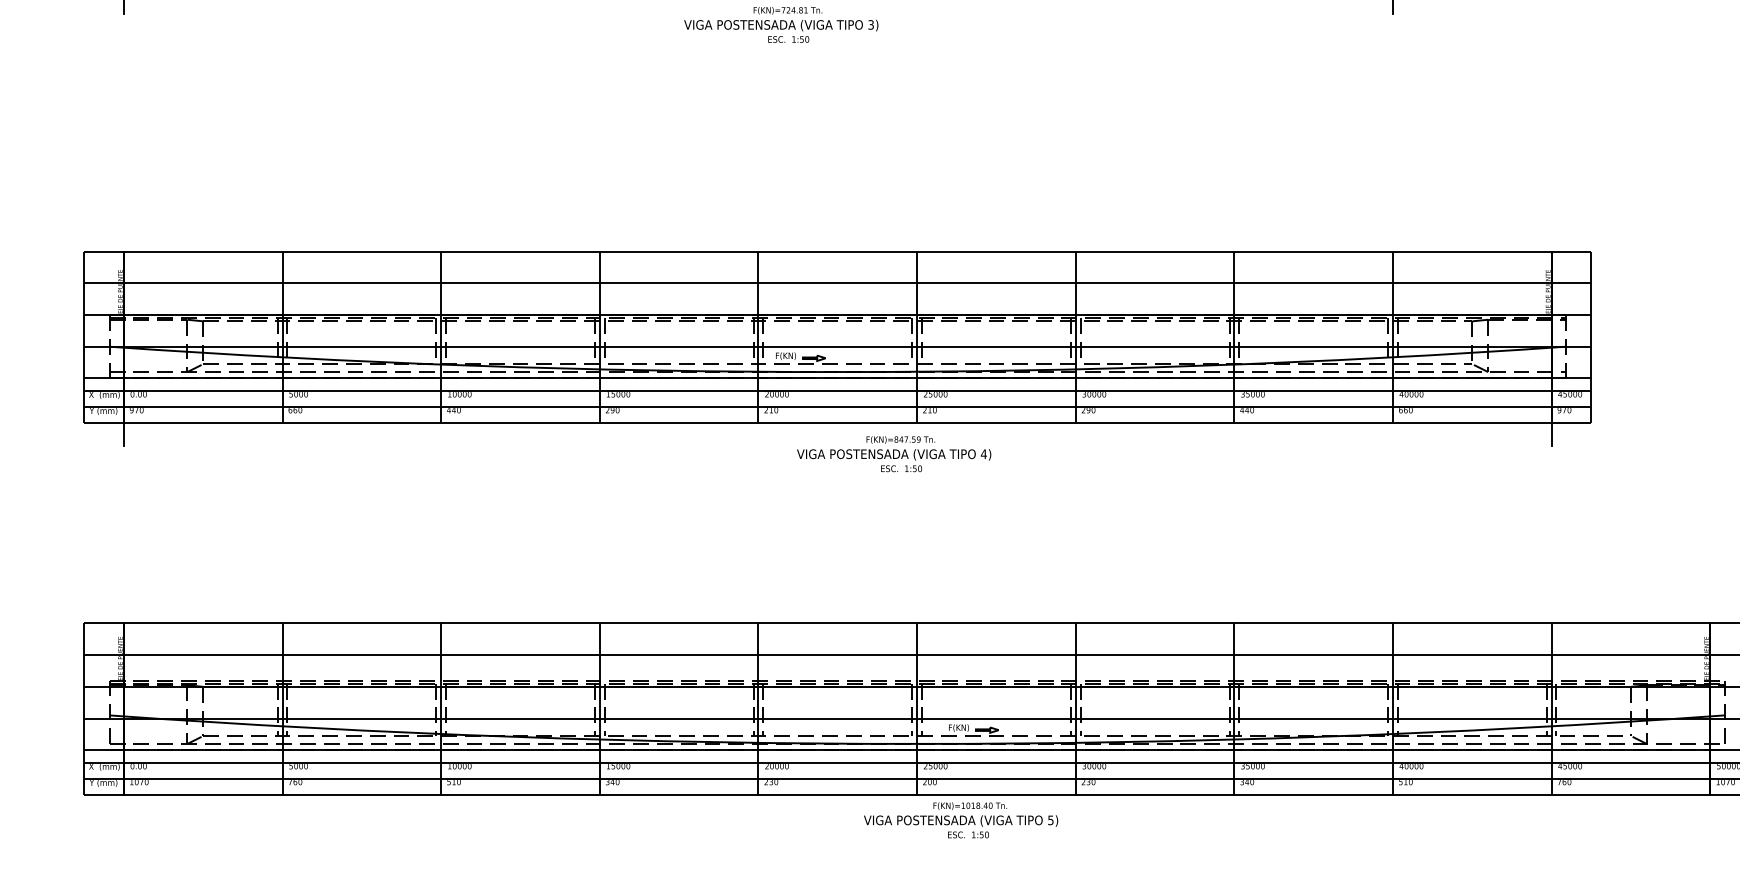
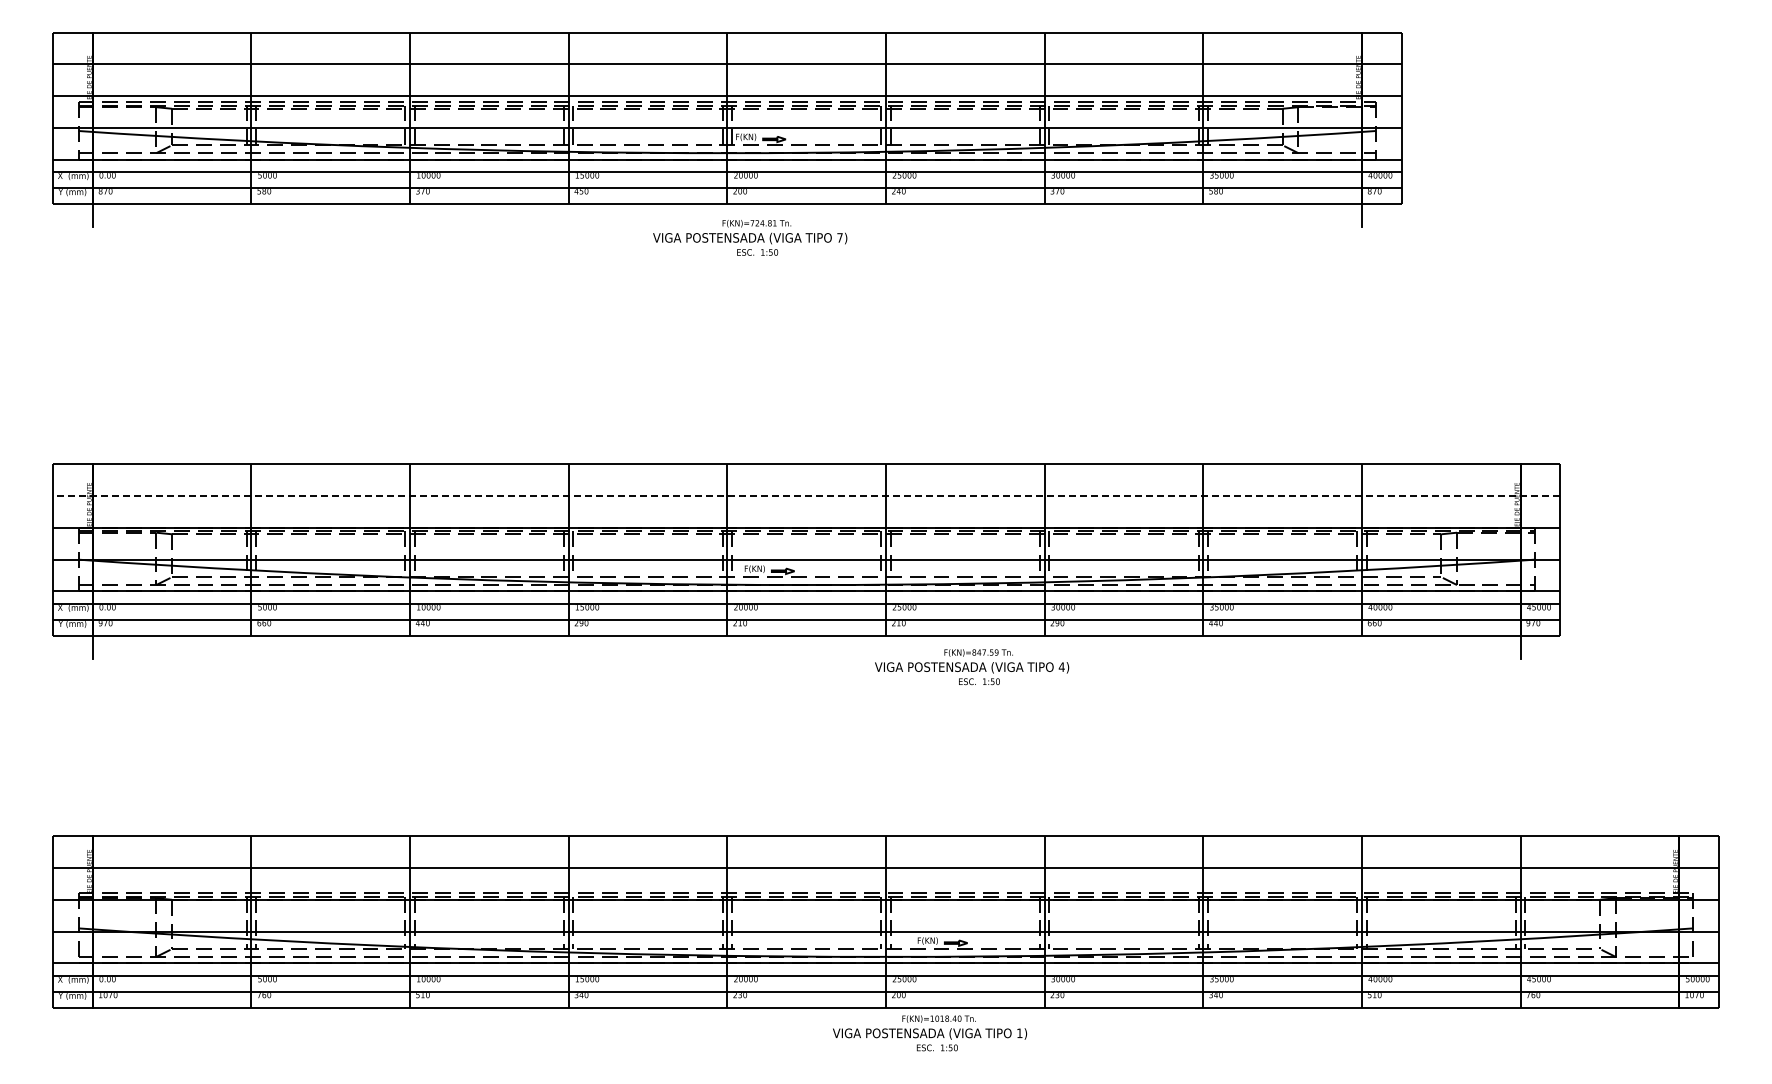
text: (870, 24) -> (839, 237), 3) -> 7)
line: (837, 283) -> (806, 496), solid -> dashed
text: (894, 454) -> (972, 667), moved
text: (1050, 820) -> (1019, 1033), 5) -> 1)

